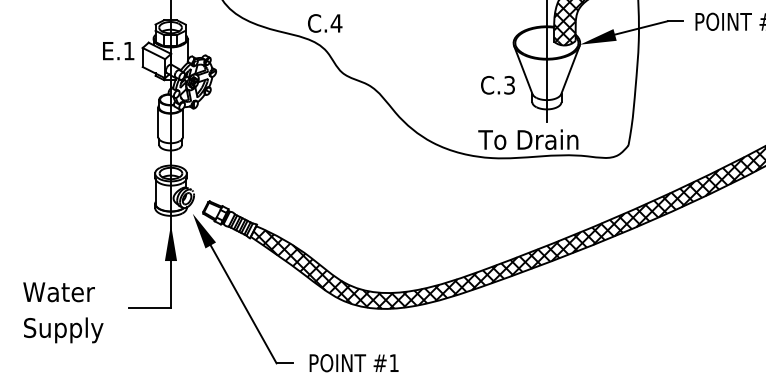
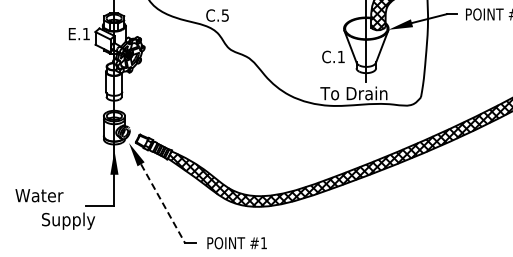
text: (336, 23) -> (225, 15), C.4 -> C.5
text: (508, 84) -> (340, 56), C.3 -> C.1
line: (244, 305) -> (163, 204), solid -> dashed
text: (63, 329) -> (68, 220), moved

